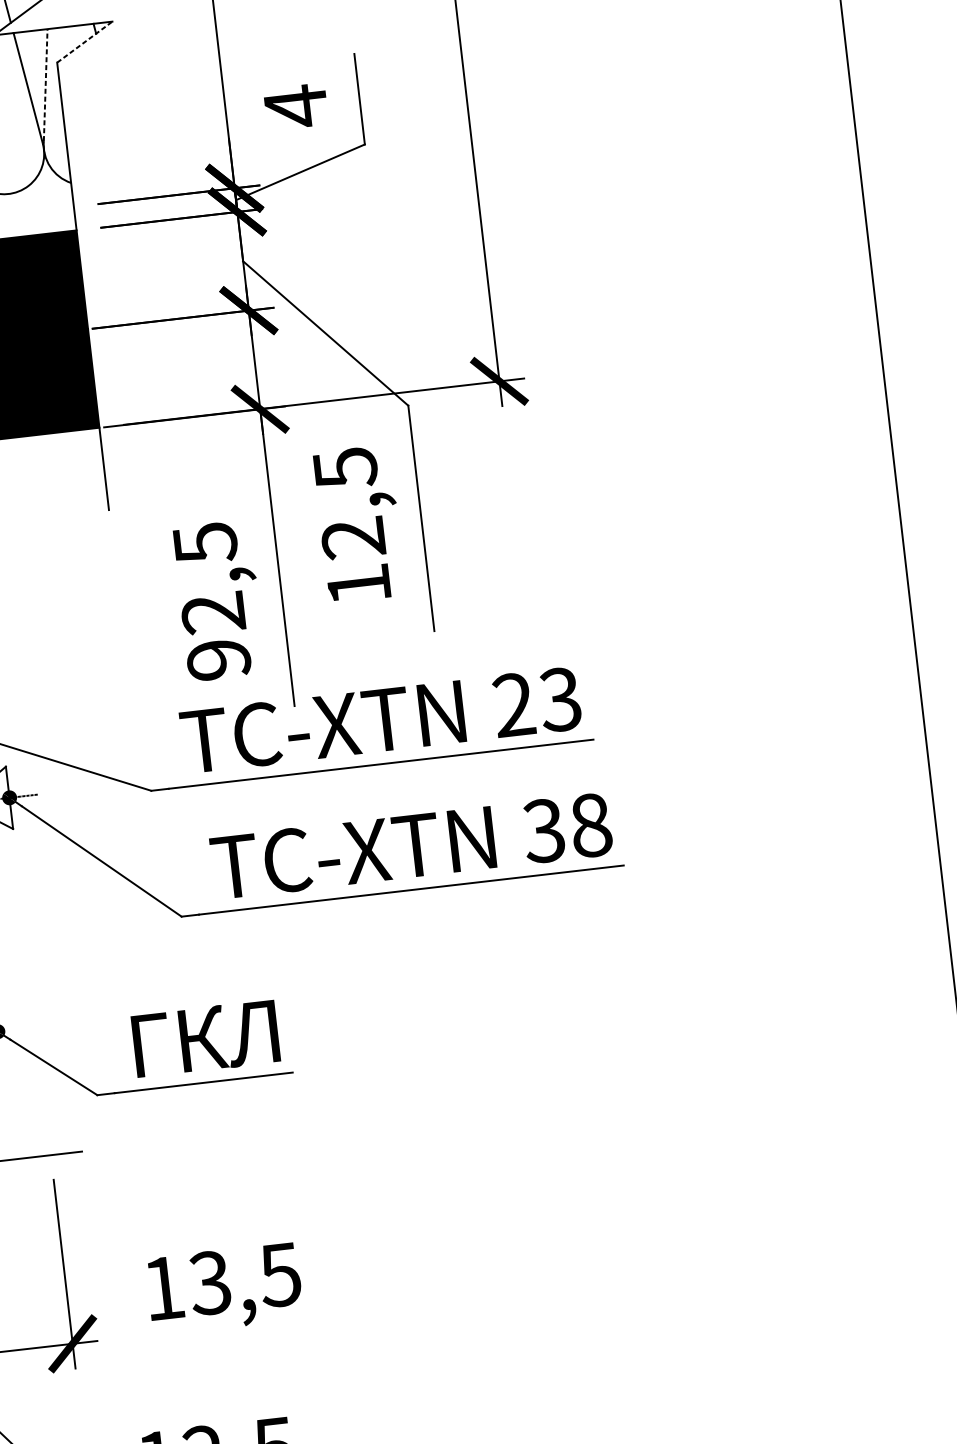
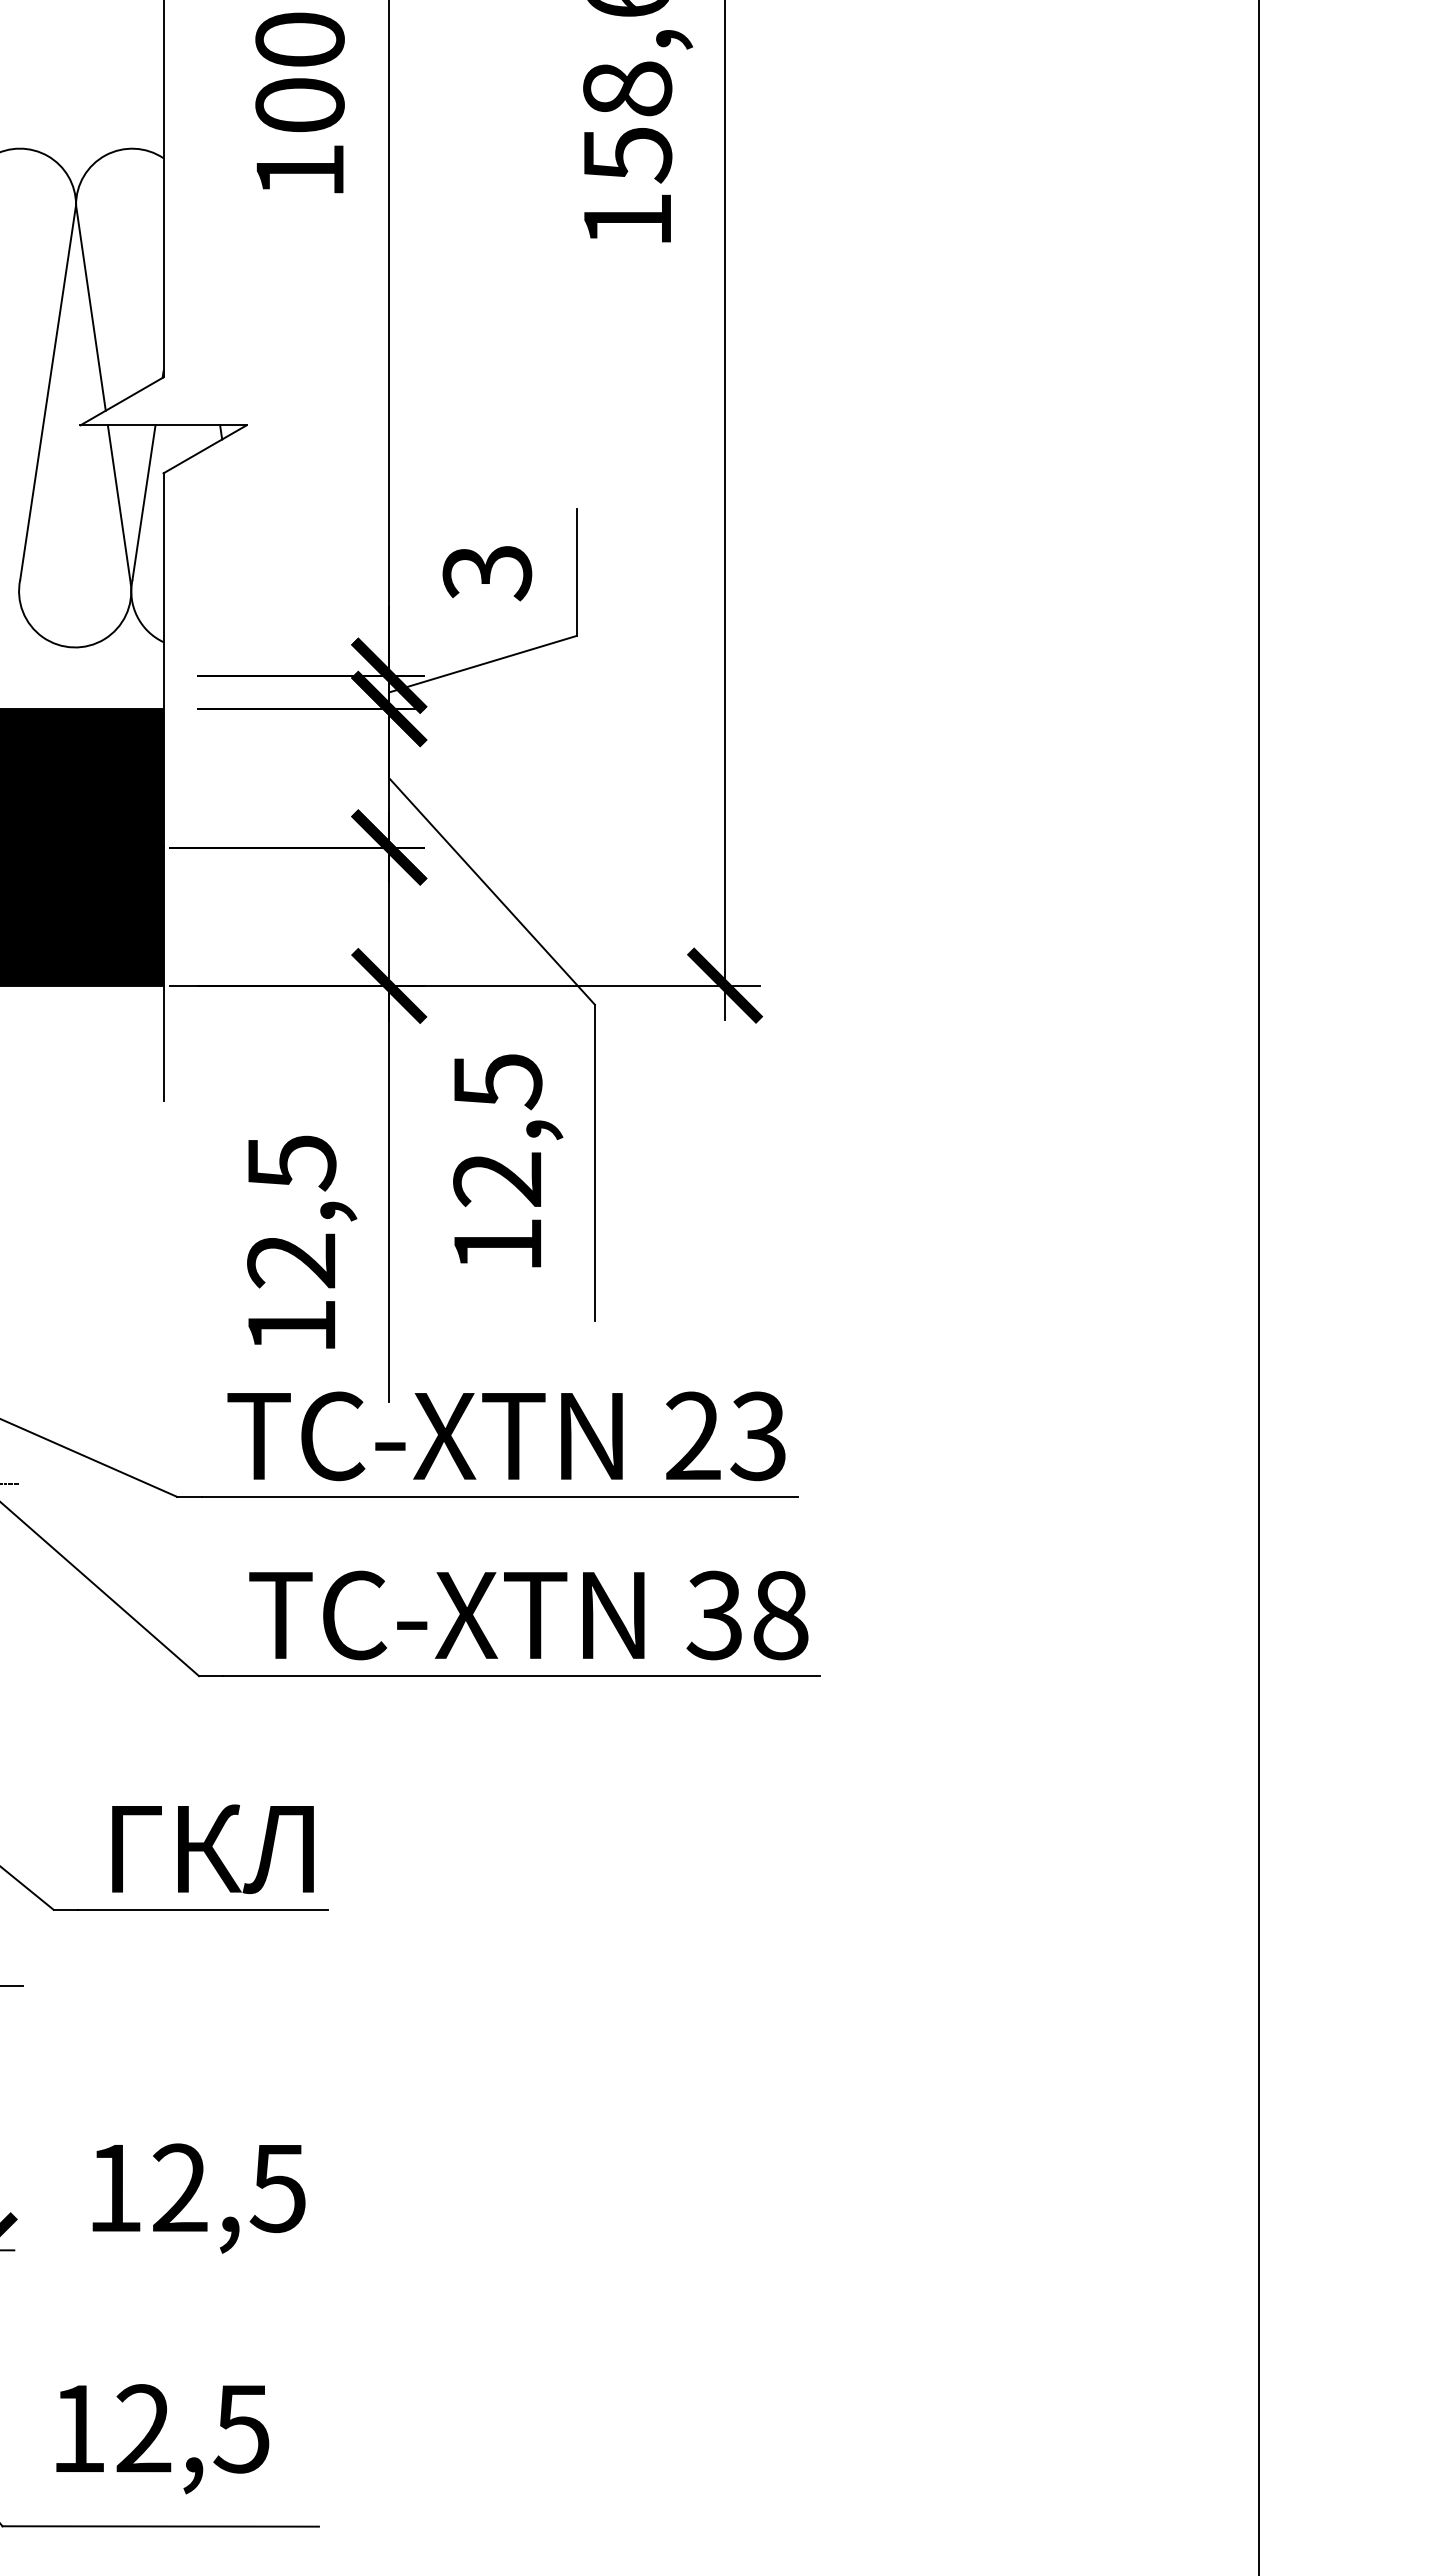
line: (85, 42) -> (205, 449), dashed -> solid
line: (46, 85) -> (144, 502), dashed -> solid
text: (296, 106) -> (487, 572), 4 -> 3
text: (218, 659) -> (291, 1326), 92,5 -> 12,5
text: (209, 1282) -> (179, 2187), 13,5 -> 12,5

